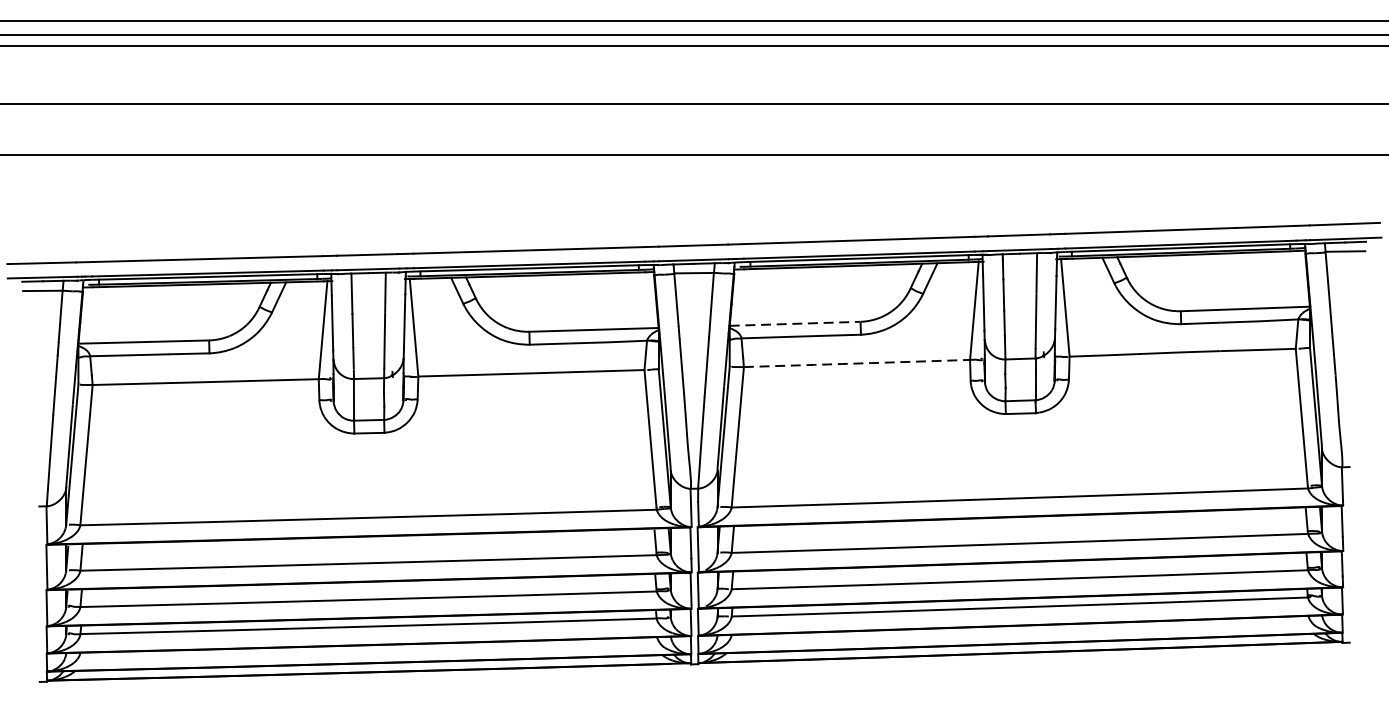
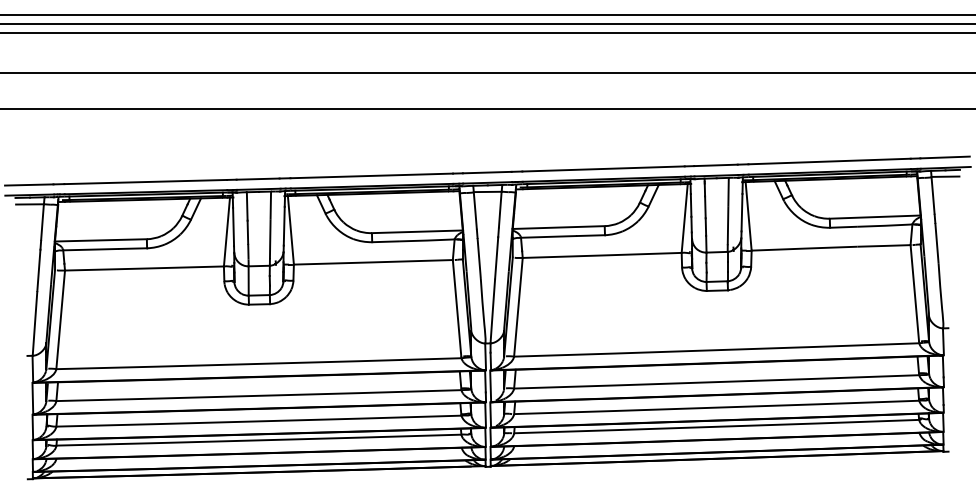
line: (794, 323) -> (558, 227), dashed -> solid
arc: (857, 363) -> (602, 255), dashed -> solid

